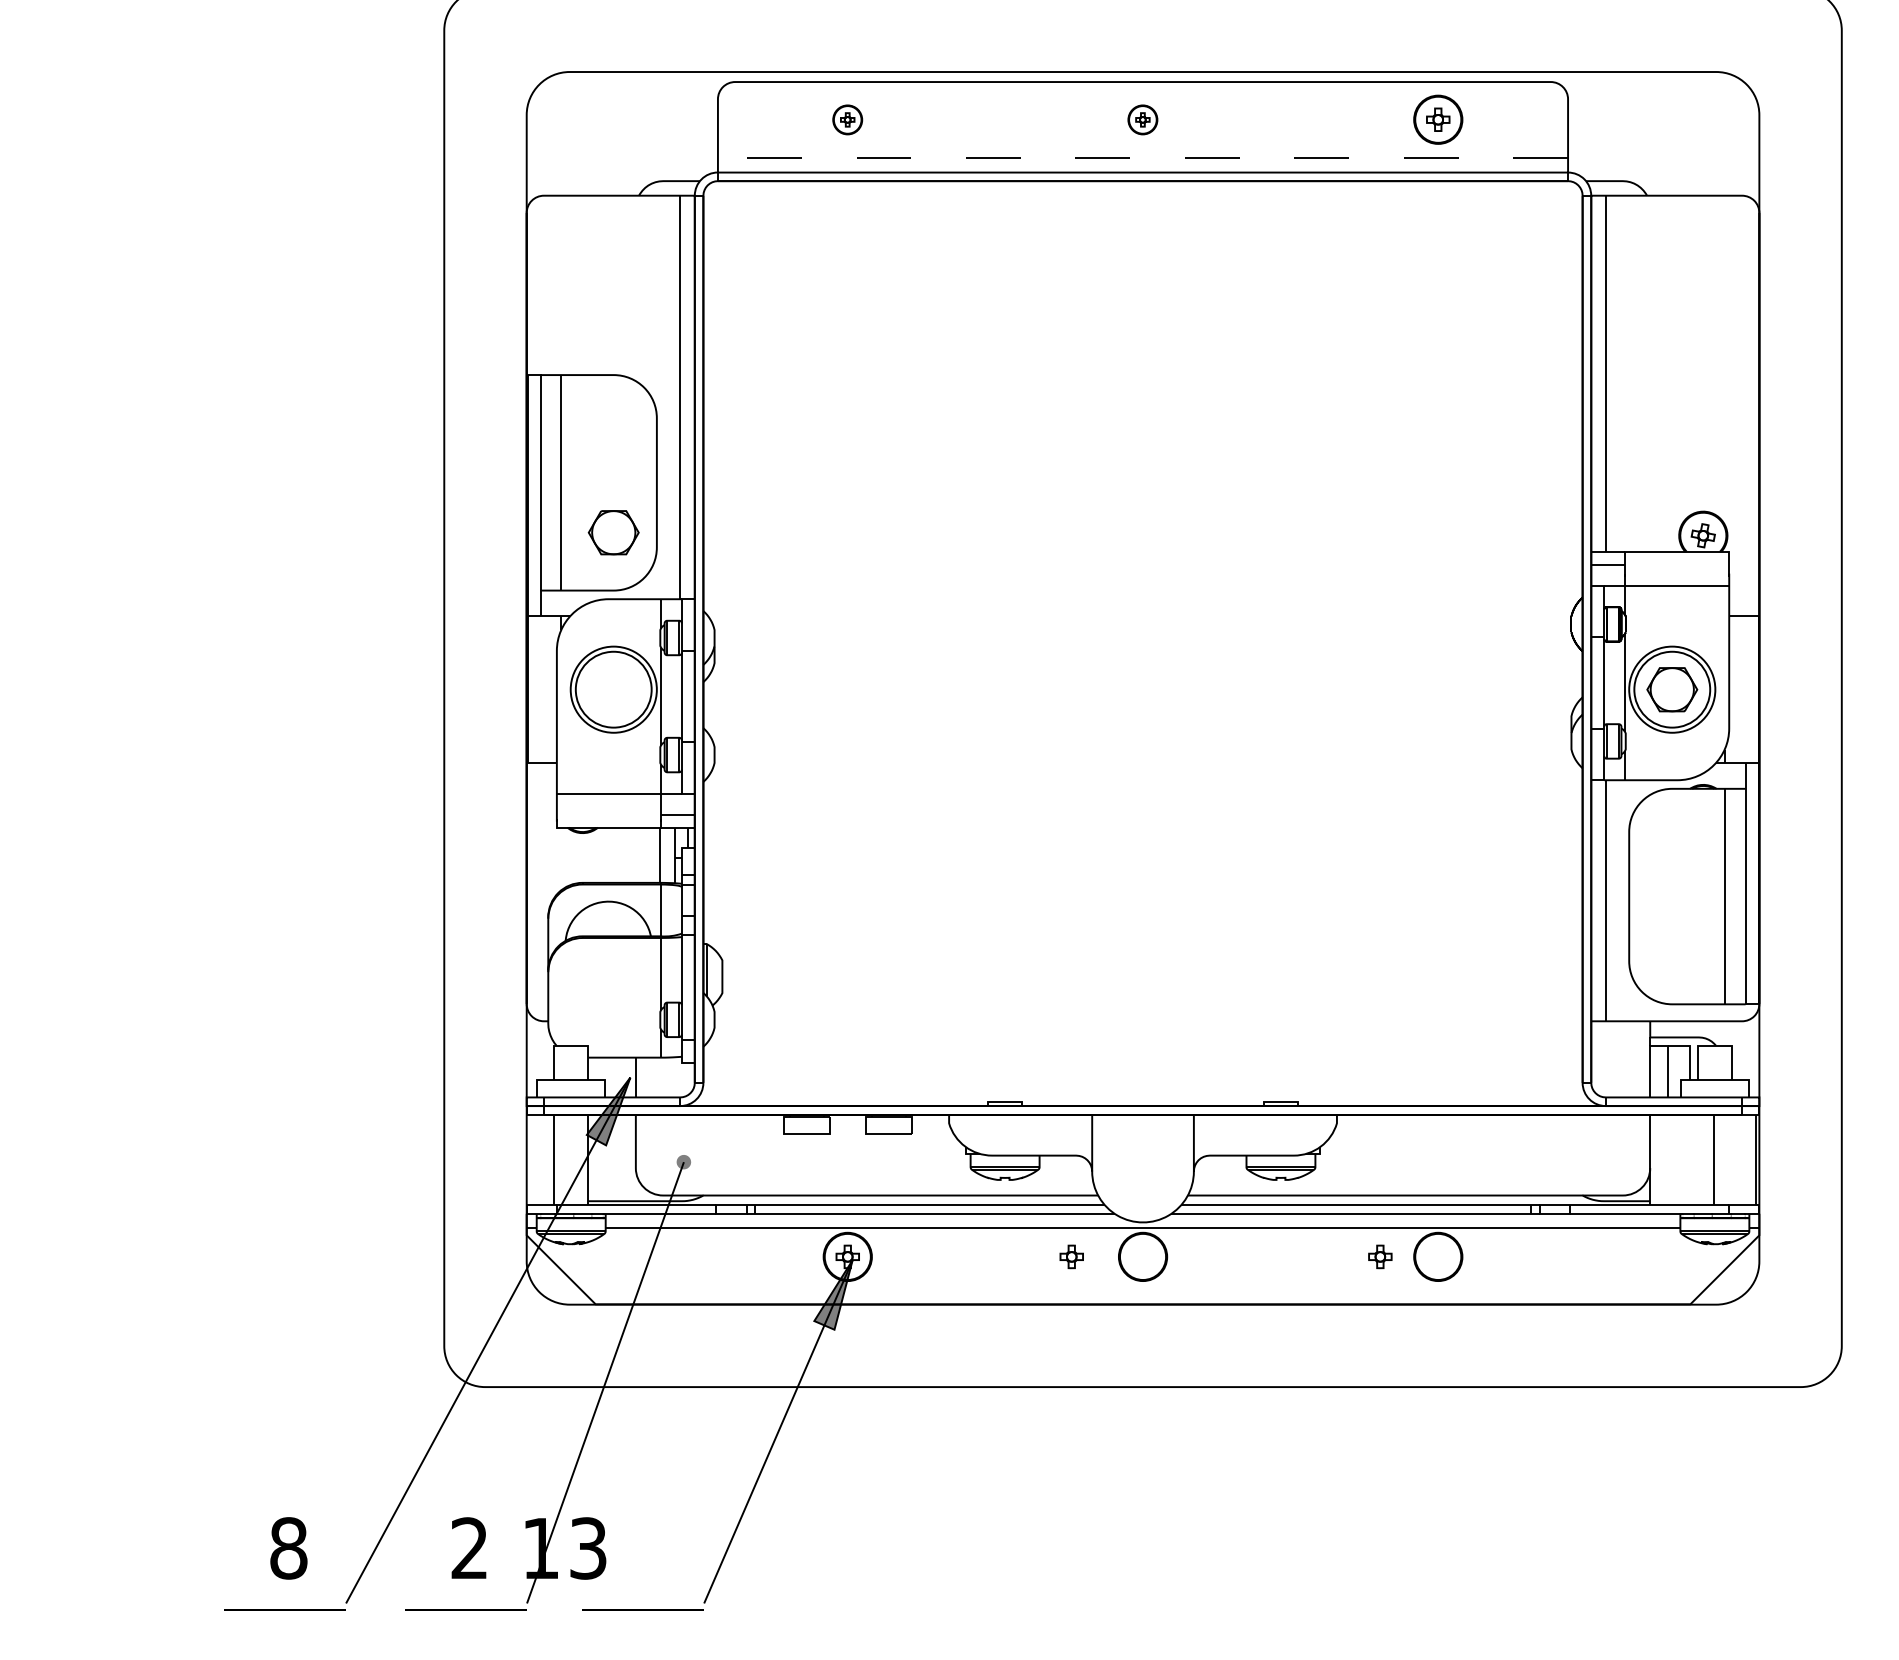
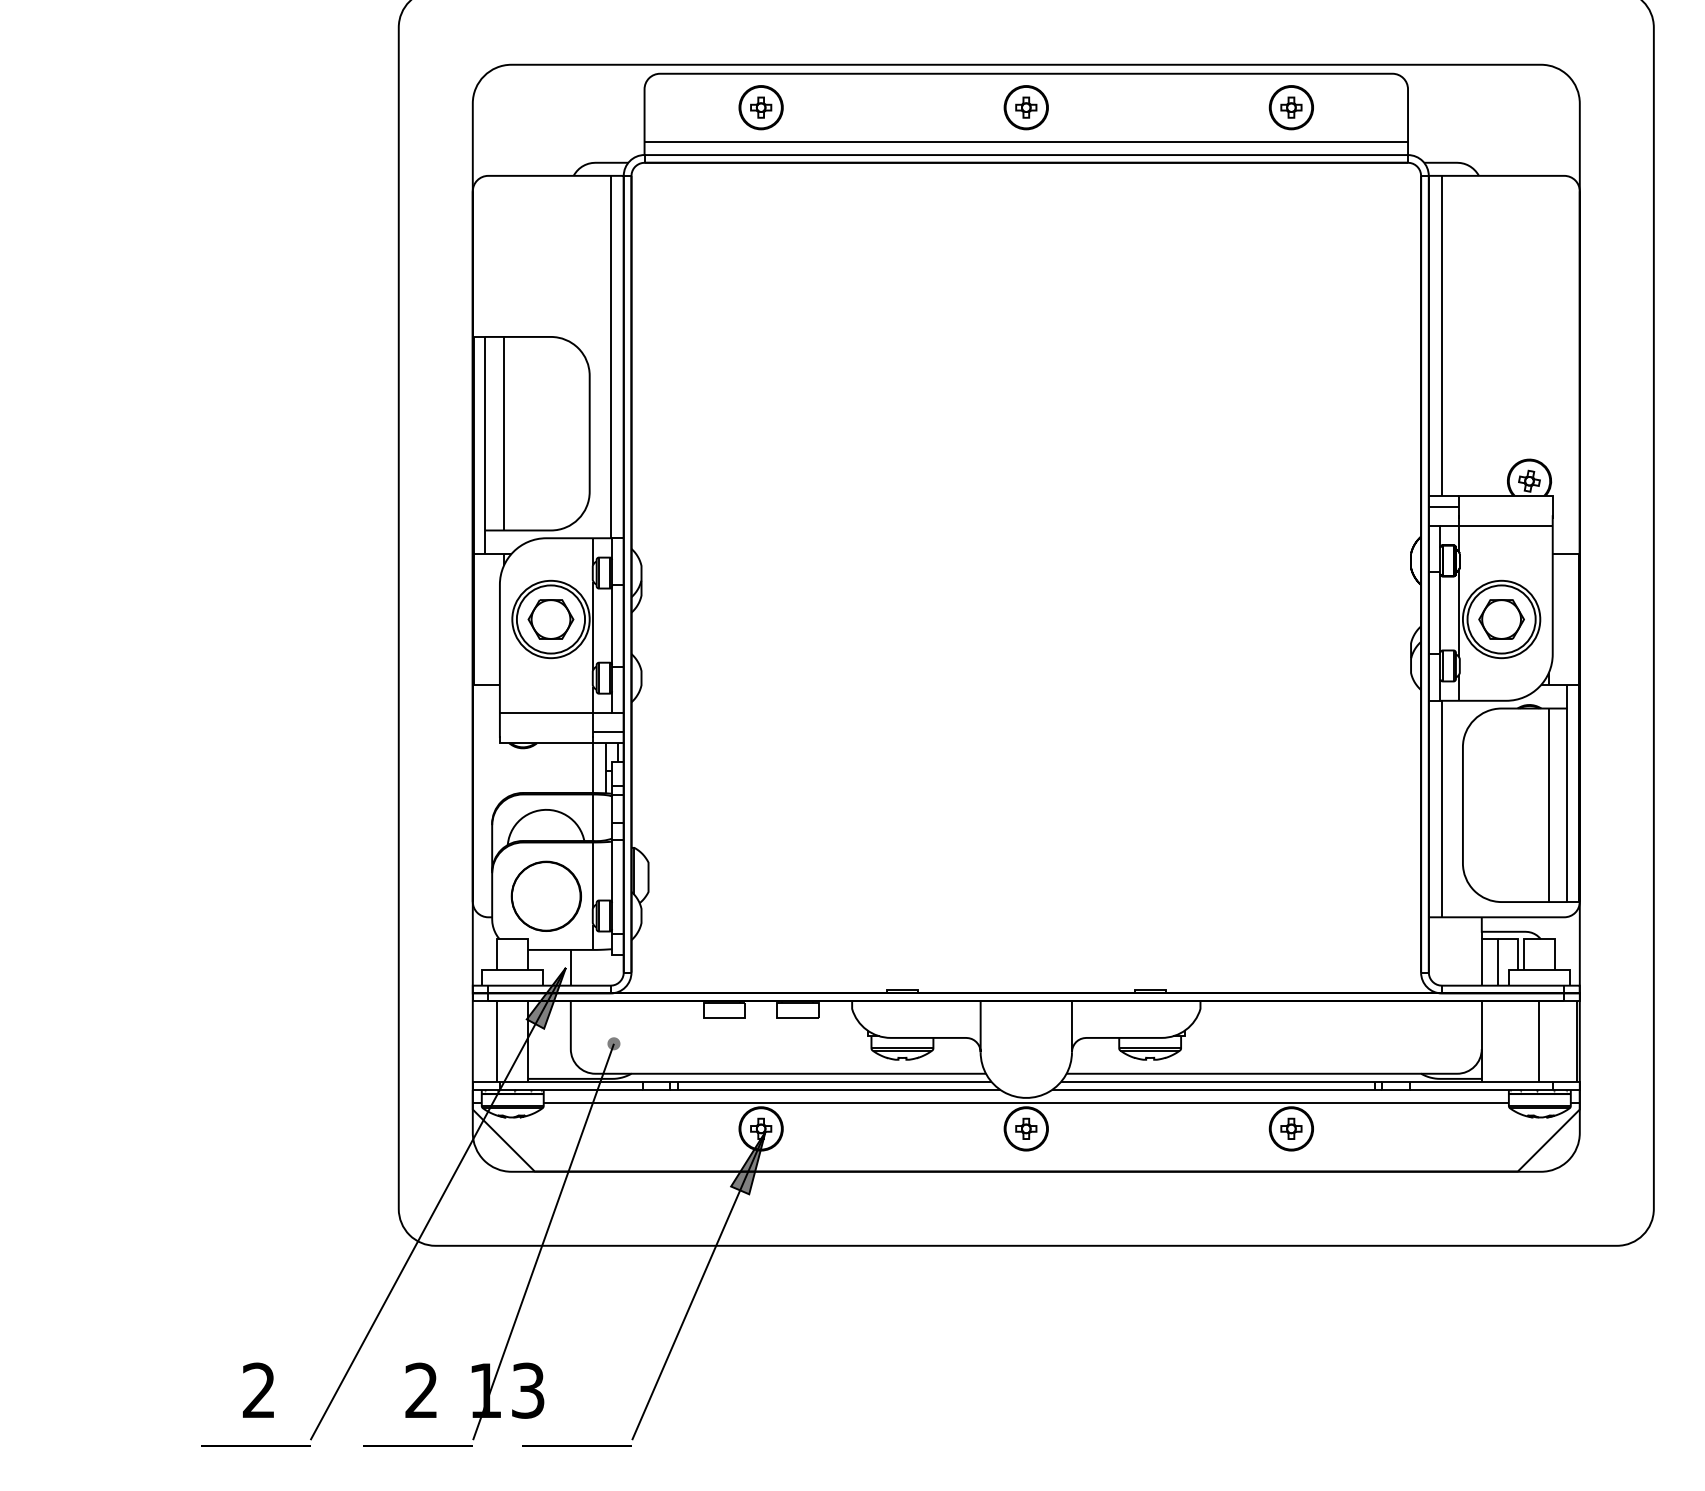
part: (847, 119) -> (760, 107), size x1.67
part: (1142, 119) -> (1025, 107), size x1.67
line: (1143, 157) -> (1026, 141), dashed -> solid
part: (613, 532) -> (550, 619), moved
circle: (607, 997) -> (545, 895), added
part: (1071, 1256) -> (1026, 1128), moved
part: (1380, 1256) -> (1291, 1128), moved
text: (288, 1548) -> (258, 1390), 8 -> 2

